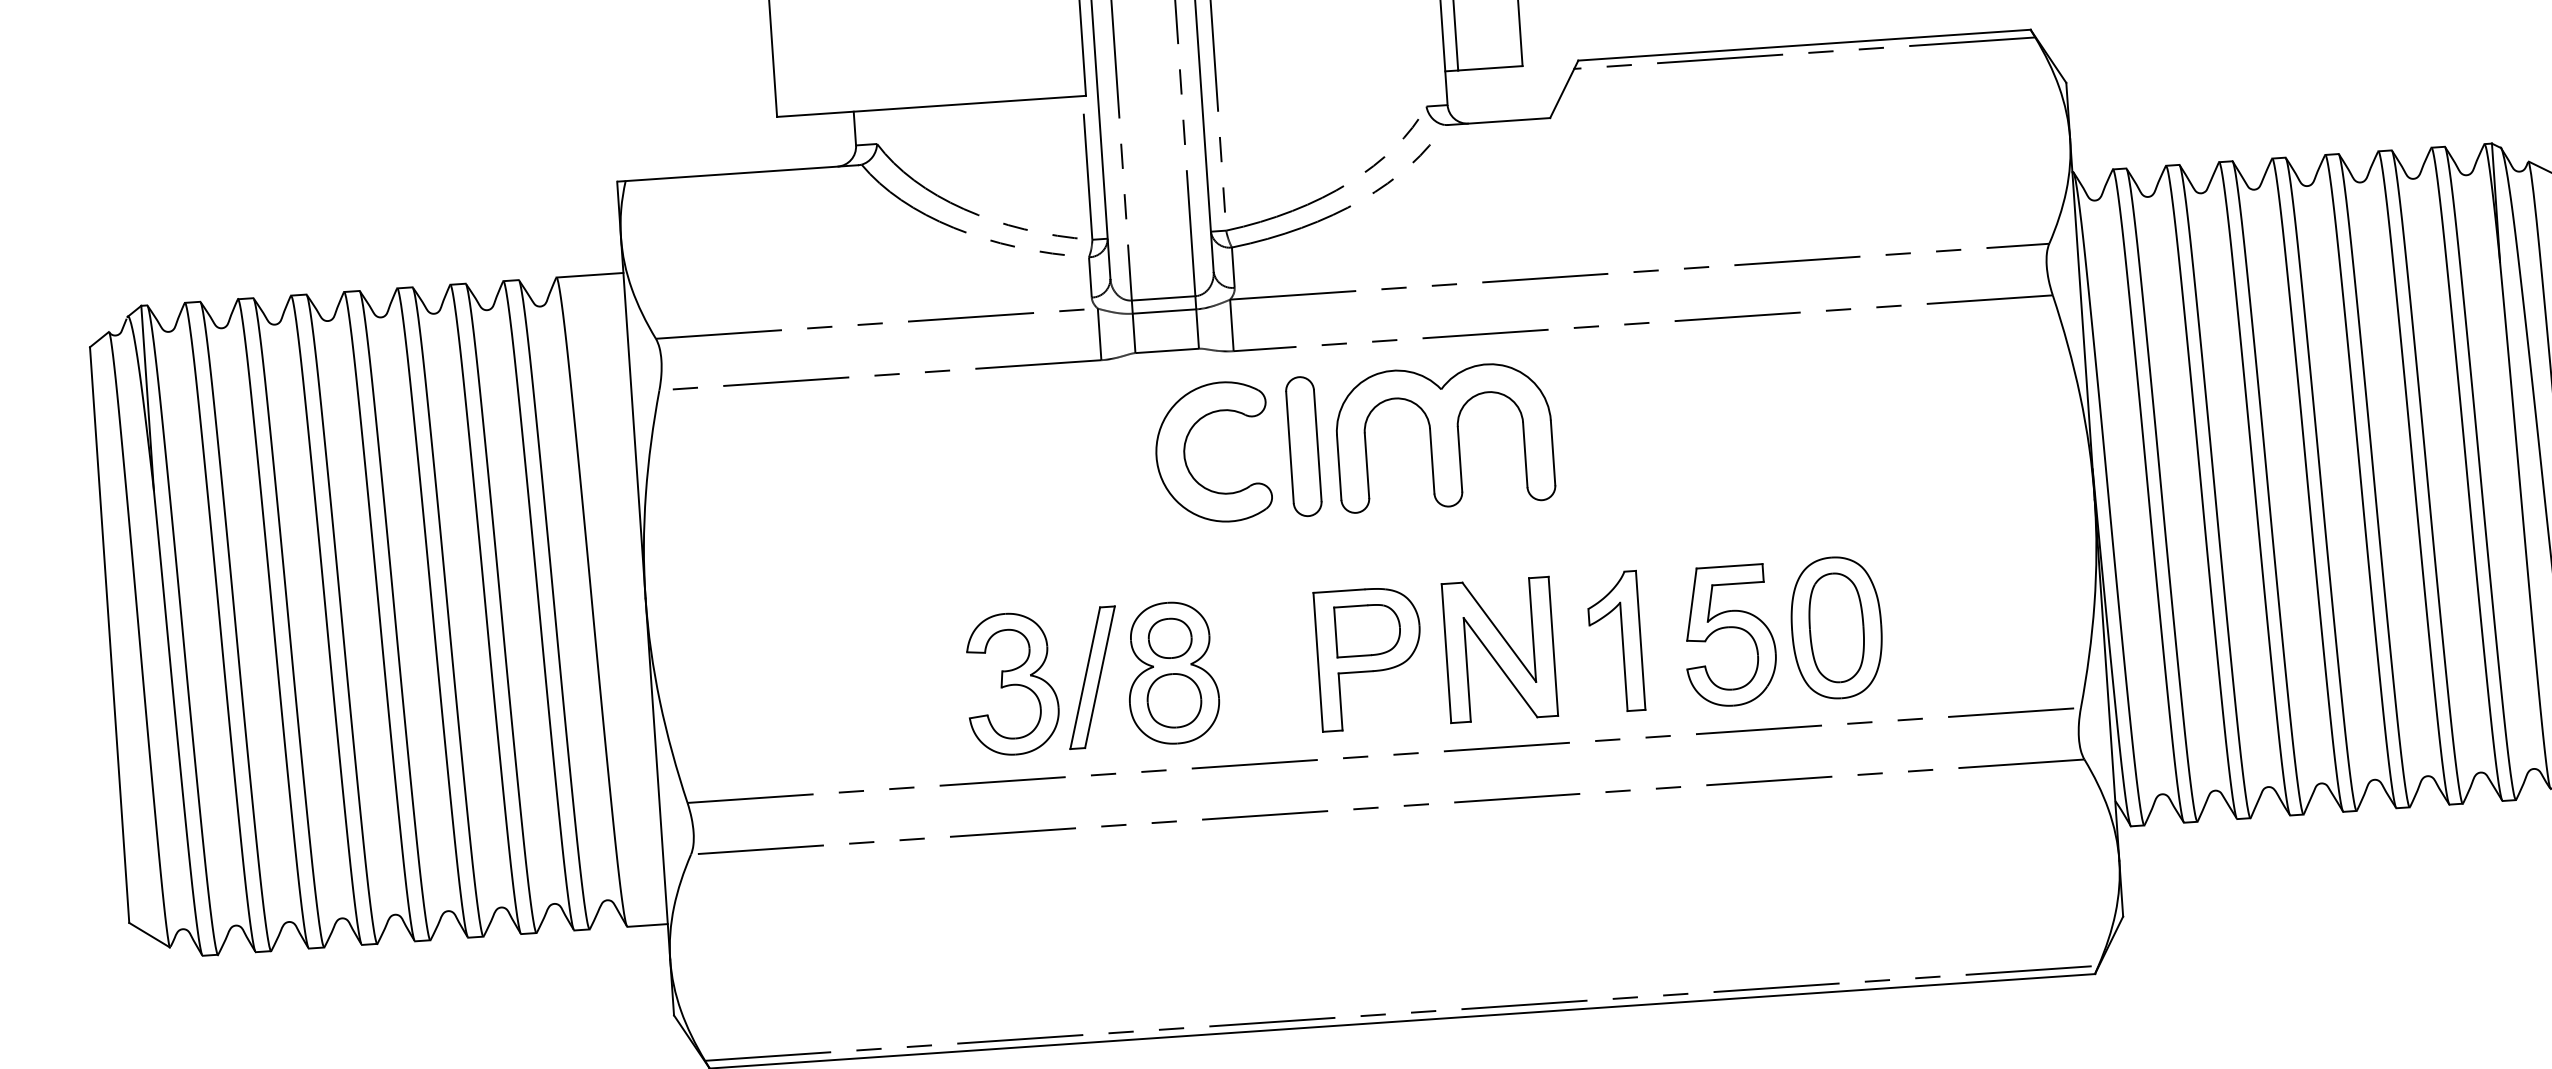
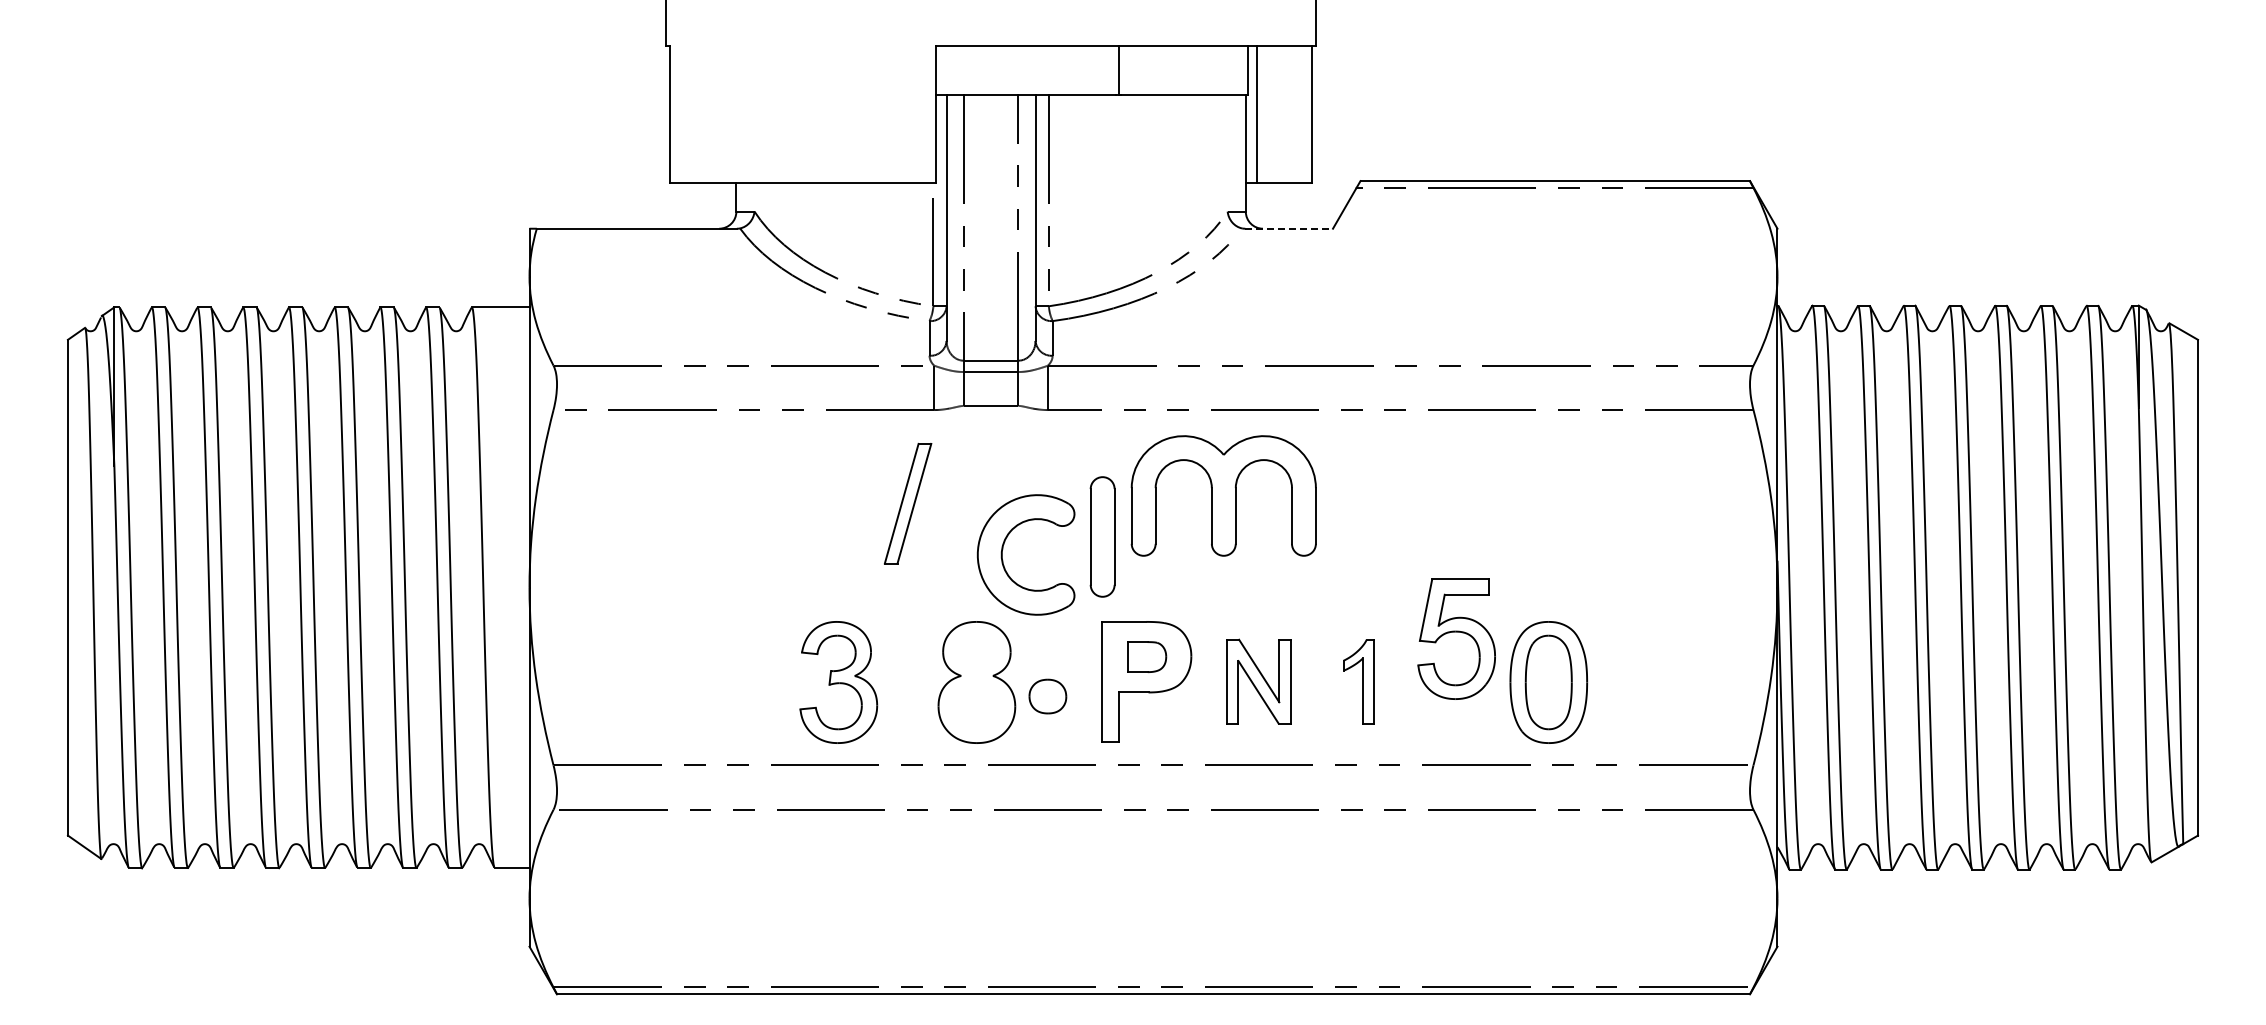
line: (1499, 121) -> (1289, 228), solid -> dashed
part: (1303, 446) -> (1102, 536), moved
part: (1185, 448) -> (1003, 549), moved
part: (1367, 629) -> (1146, 656), size x0.7
part: (1729, 635) -> (1456, 638), moved
part: (1169, 638) -> (1047, 696), moved
part: (1615, 641) -> (1358, 681), size x0.7
part: (1499, 649) -> (1258, 681), size x0.7
part: (1093, 677) -> (908, 503), moved
part: (1174, 701) -> (976, 706), removed

